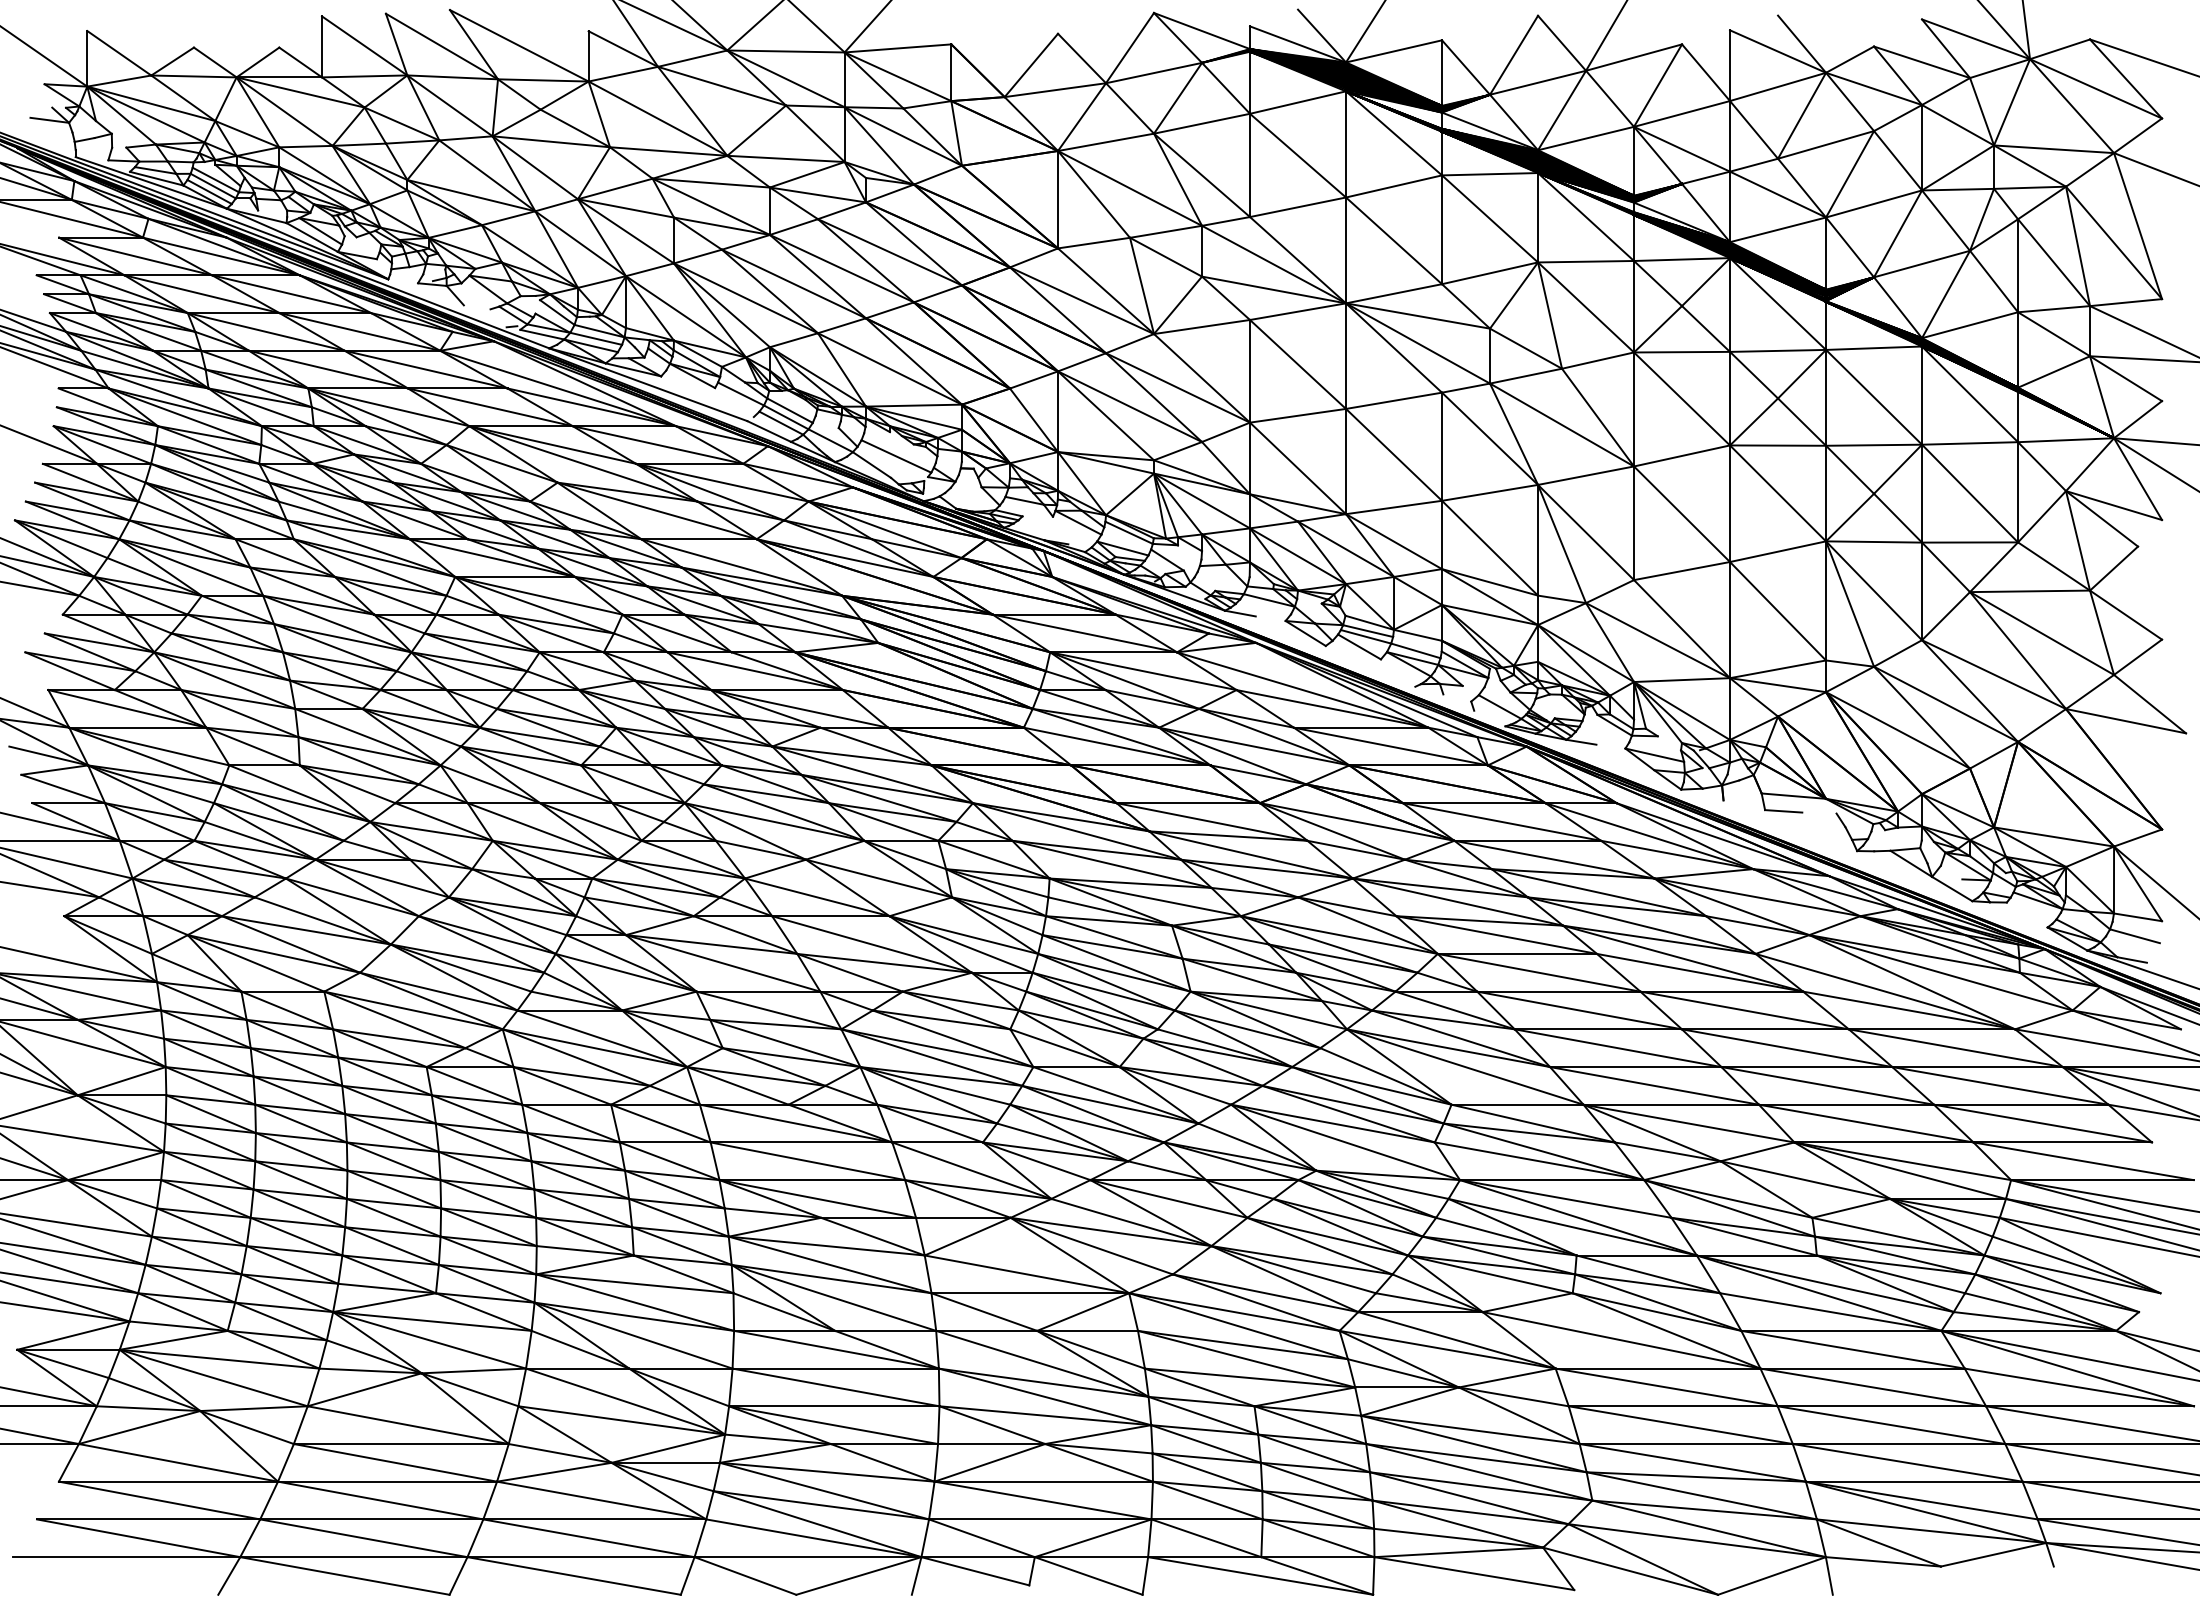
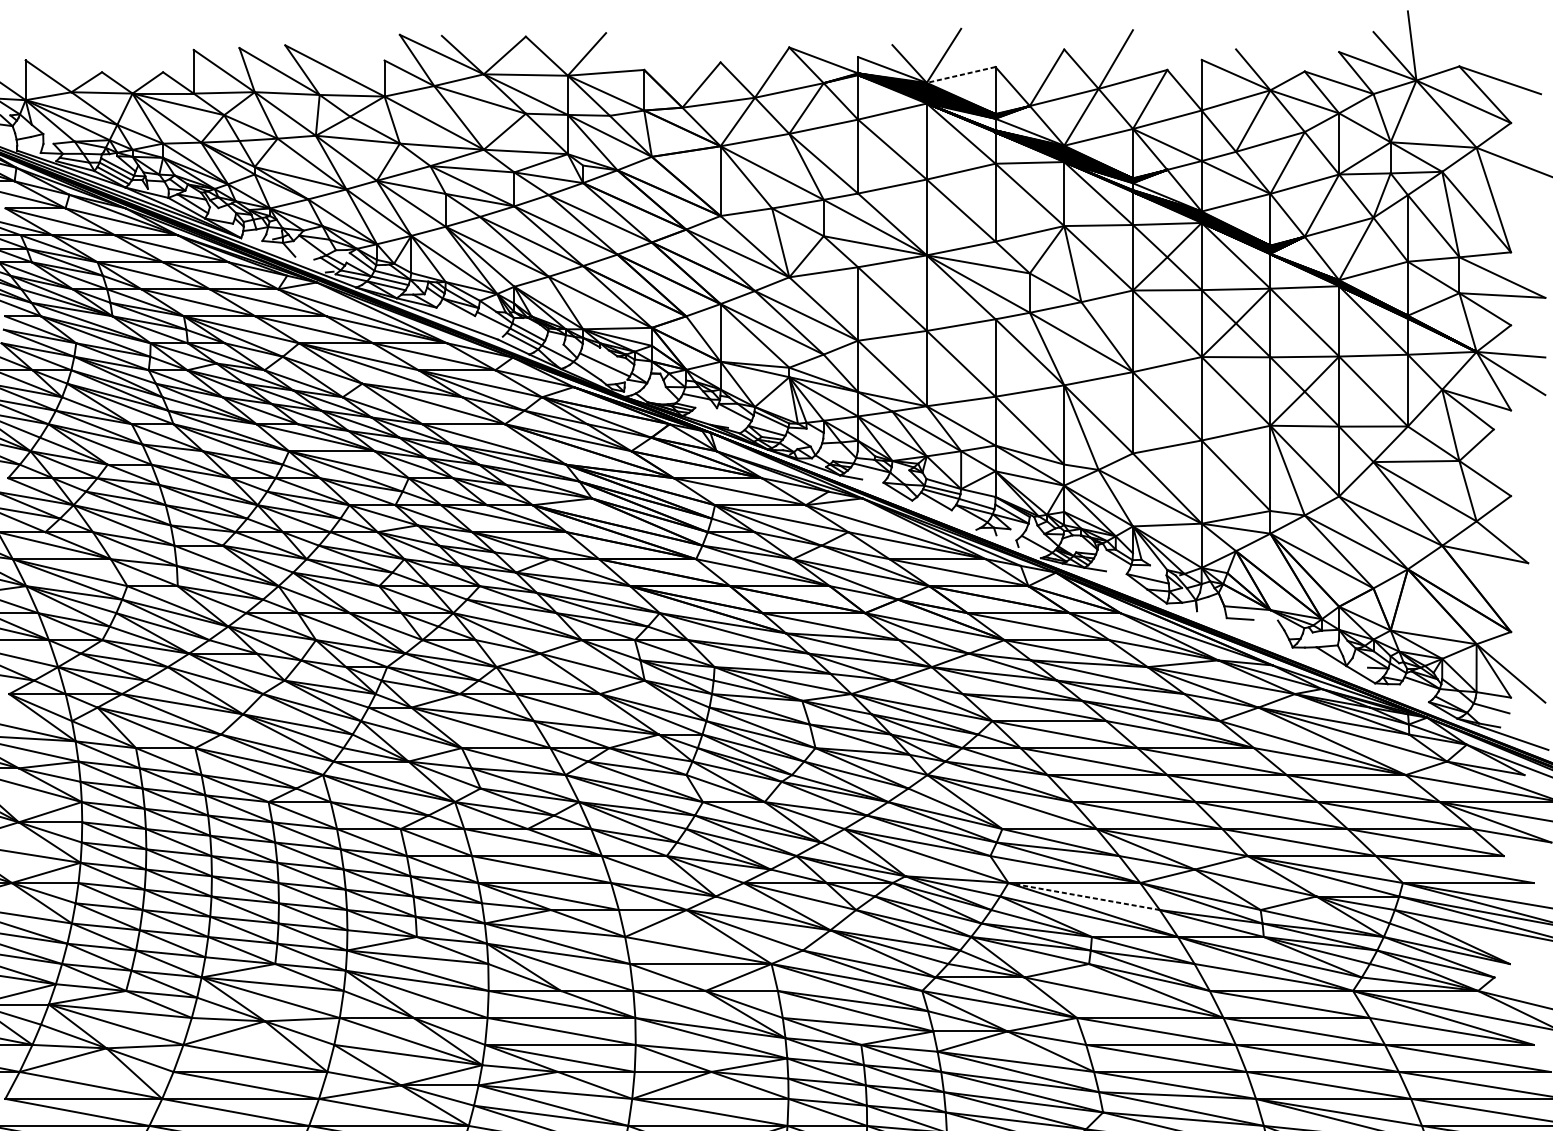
line: (1393, 51) -> (960, 75), solid -> dashed
line: (1565, 1198) -> (1083, 896), solid -> dashed

